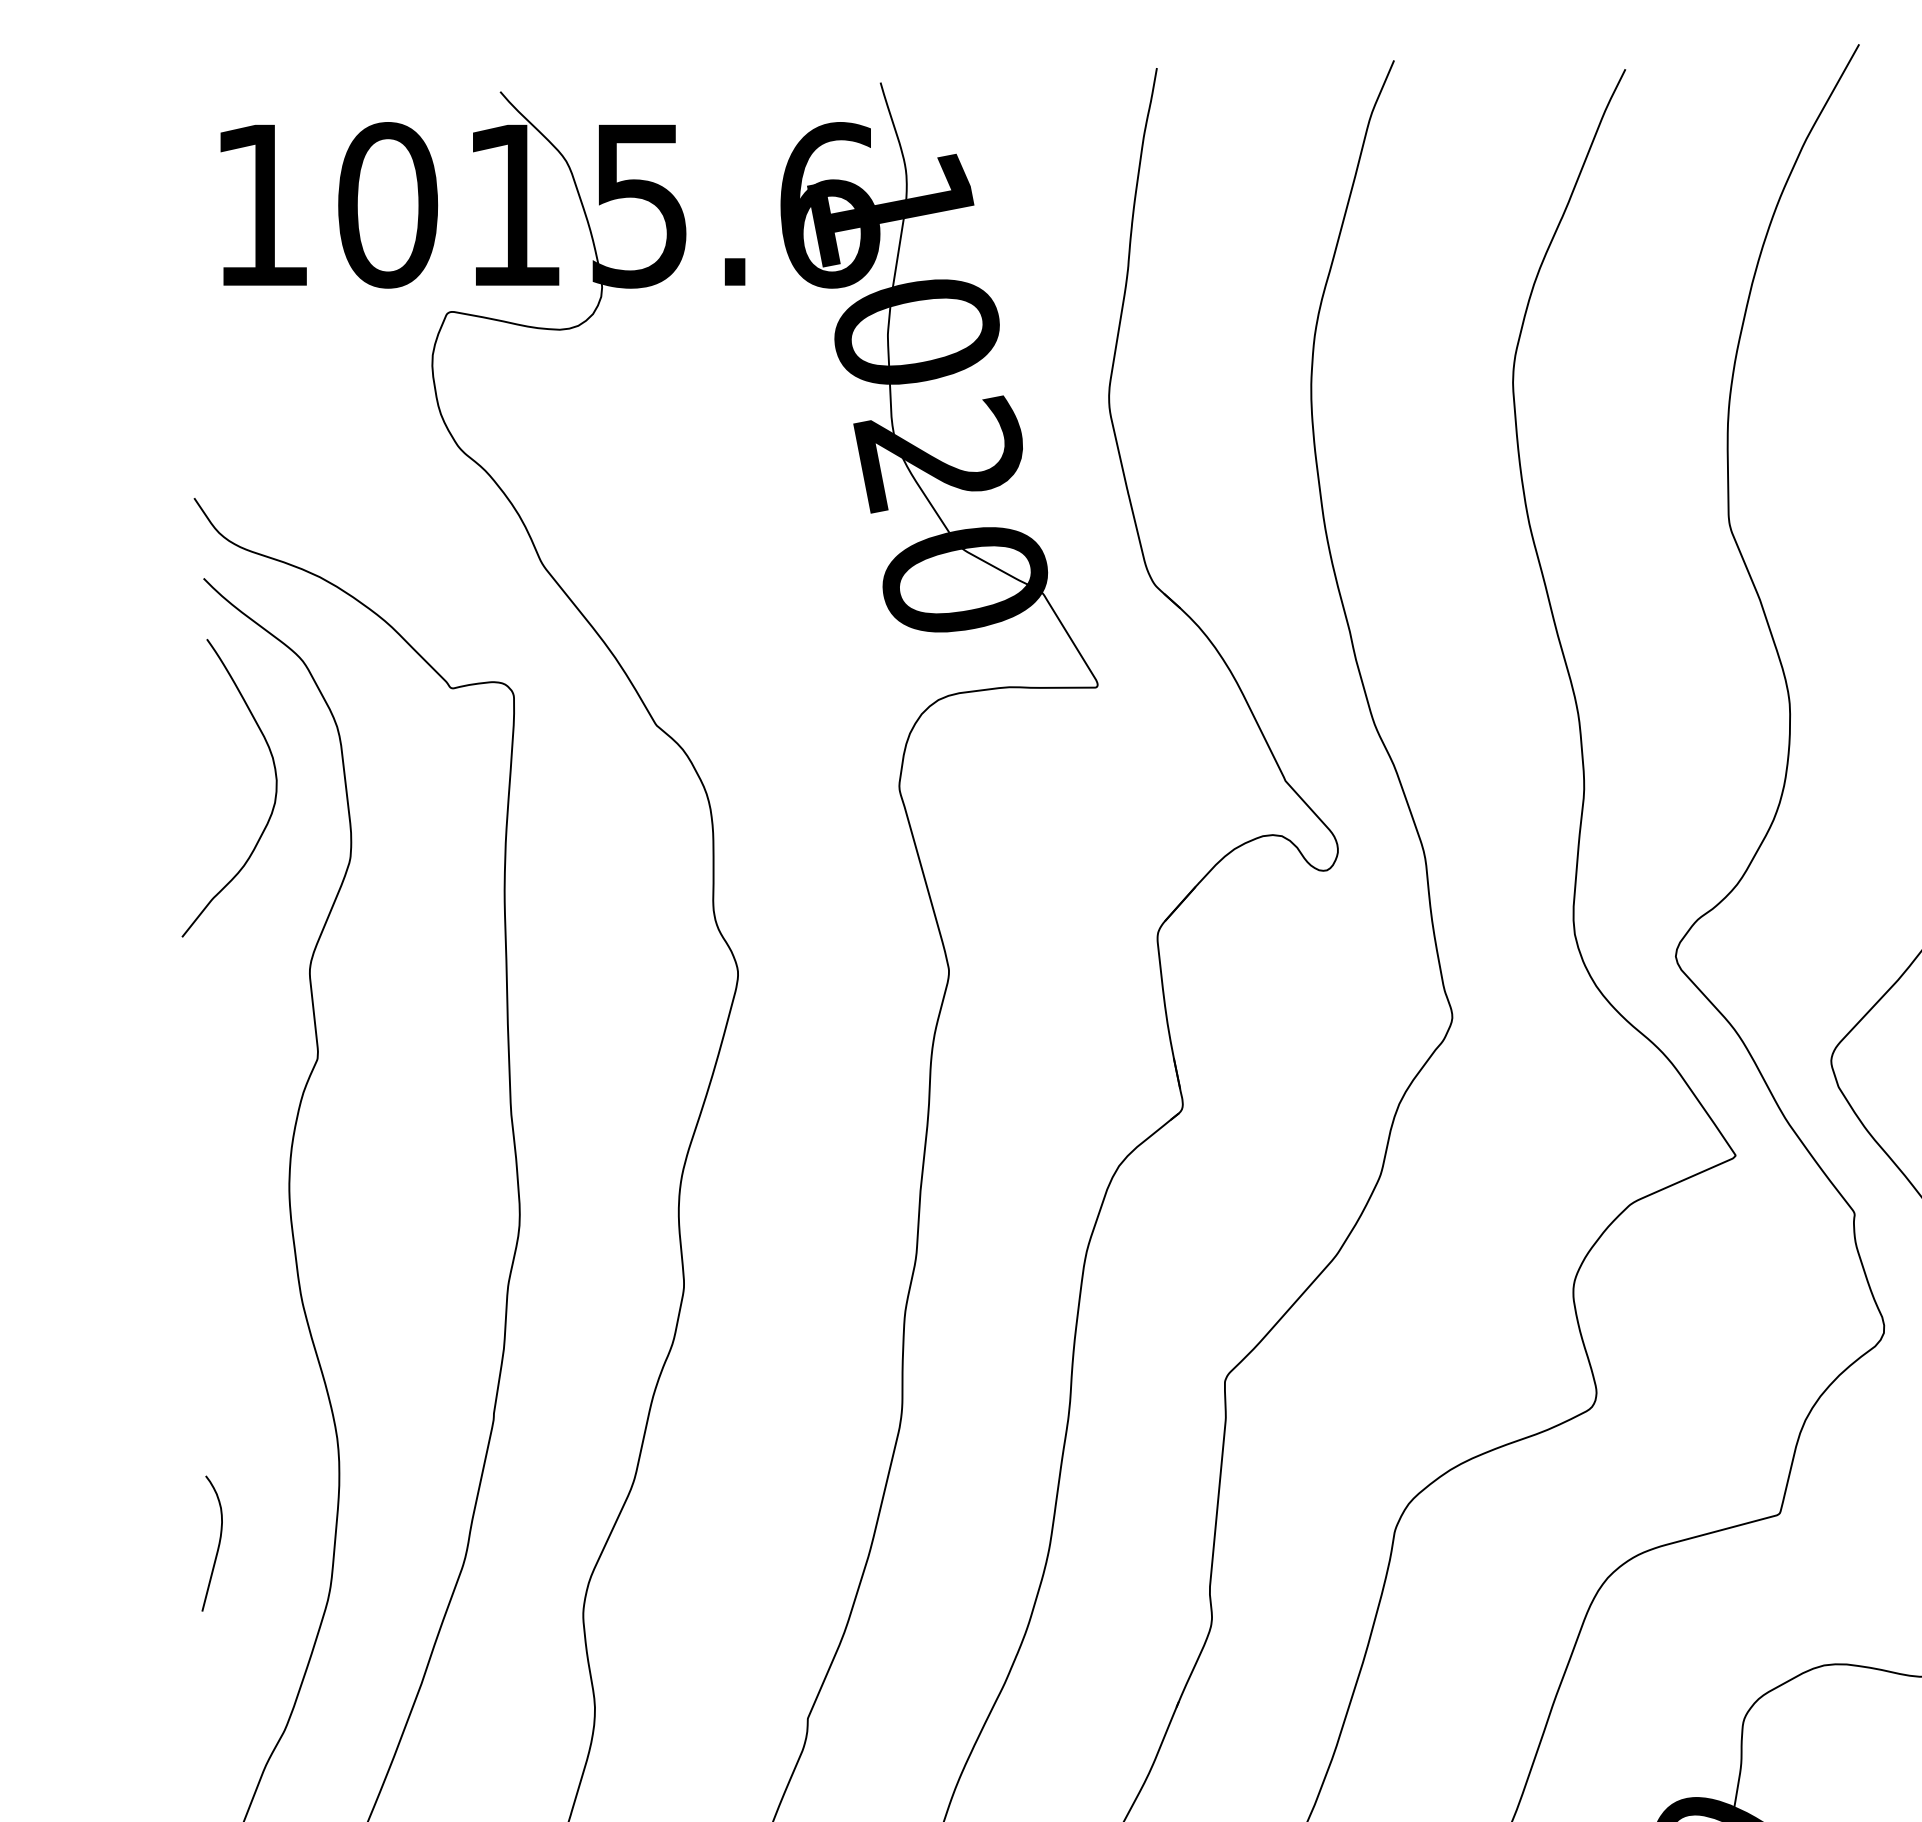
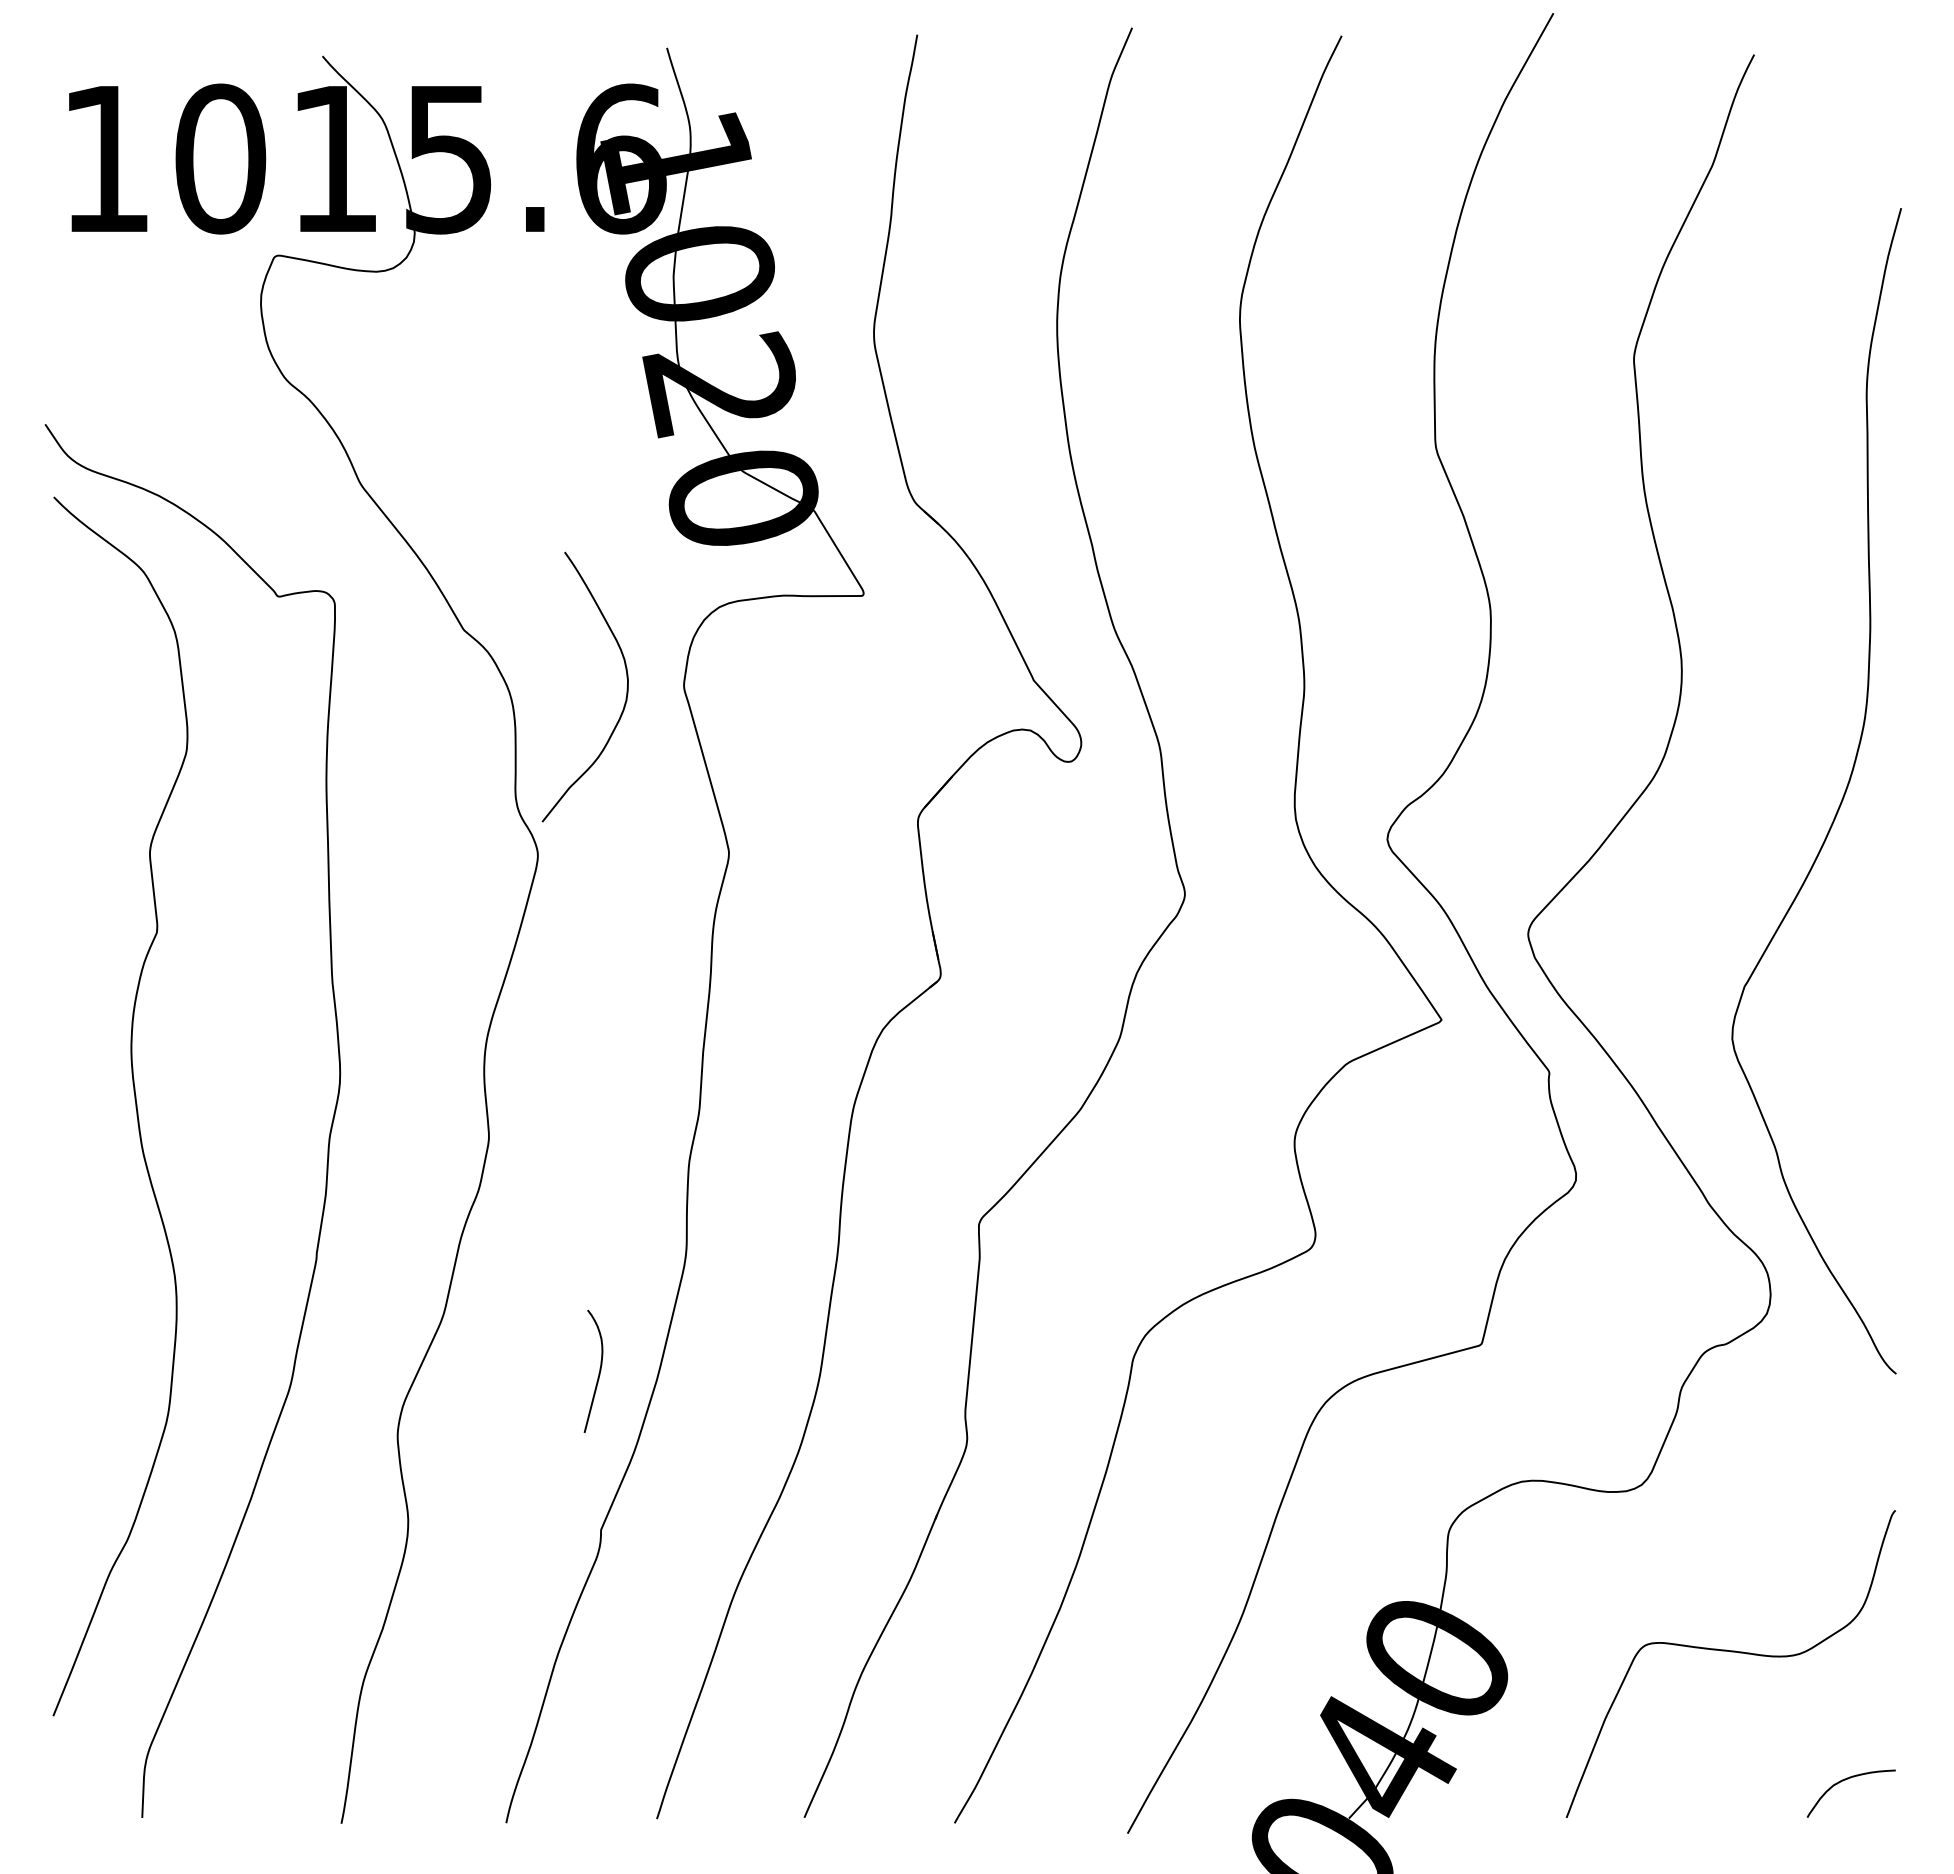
curve: (275, 788) -> (626, 687), moved
curve: (217, 1545) -> (598, 1373), moved

